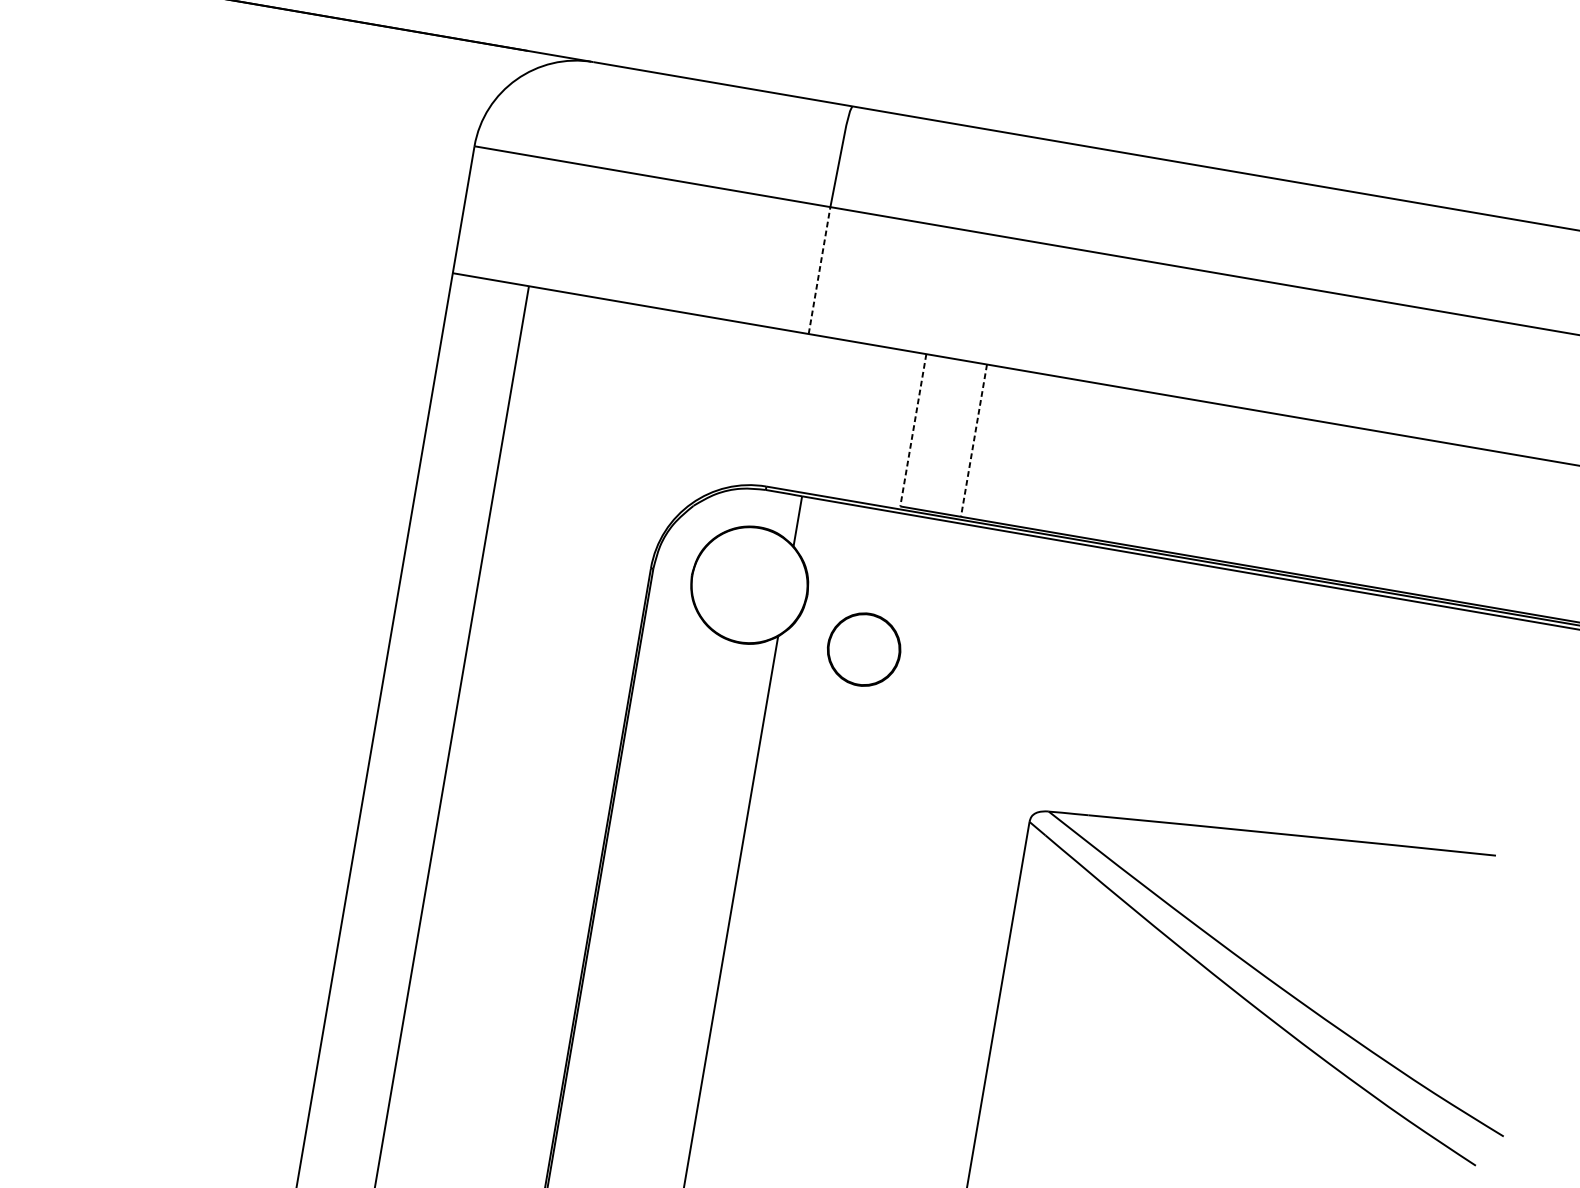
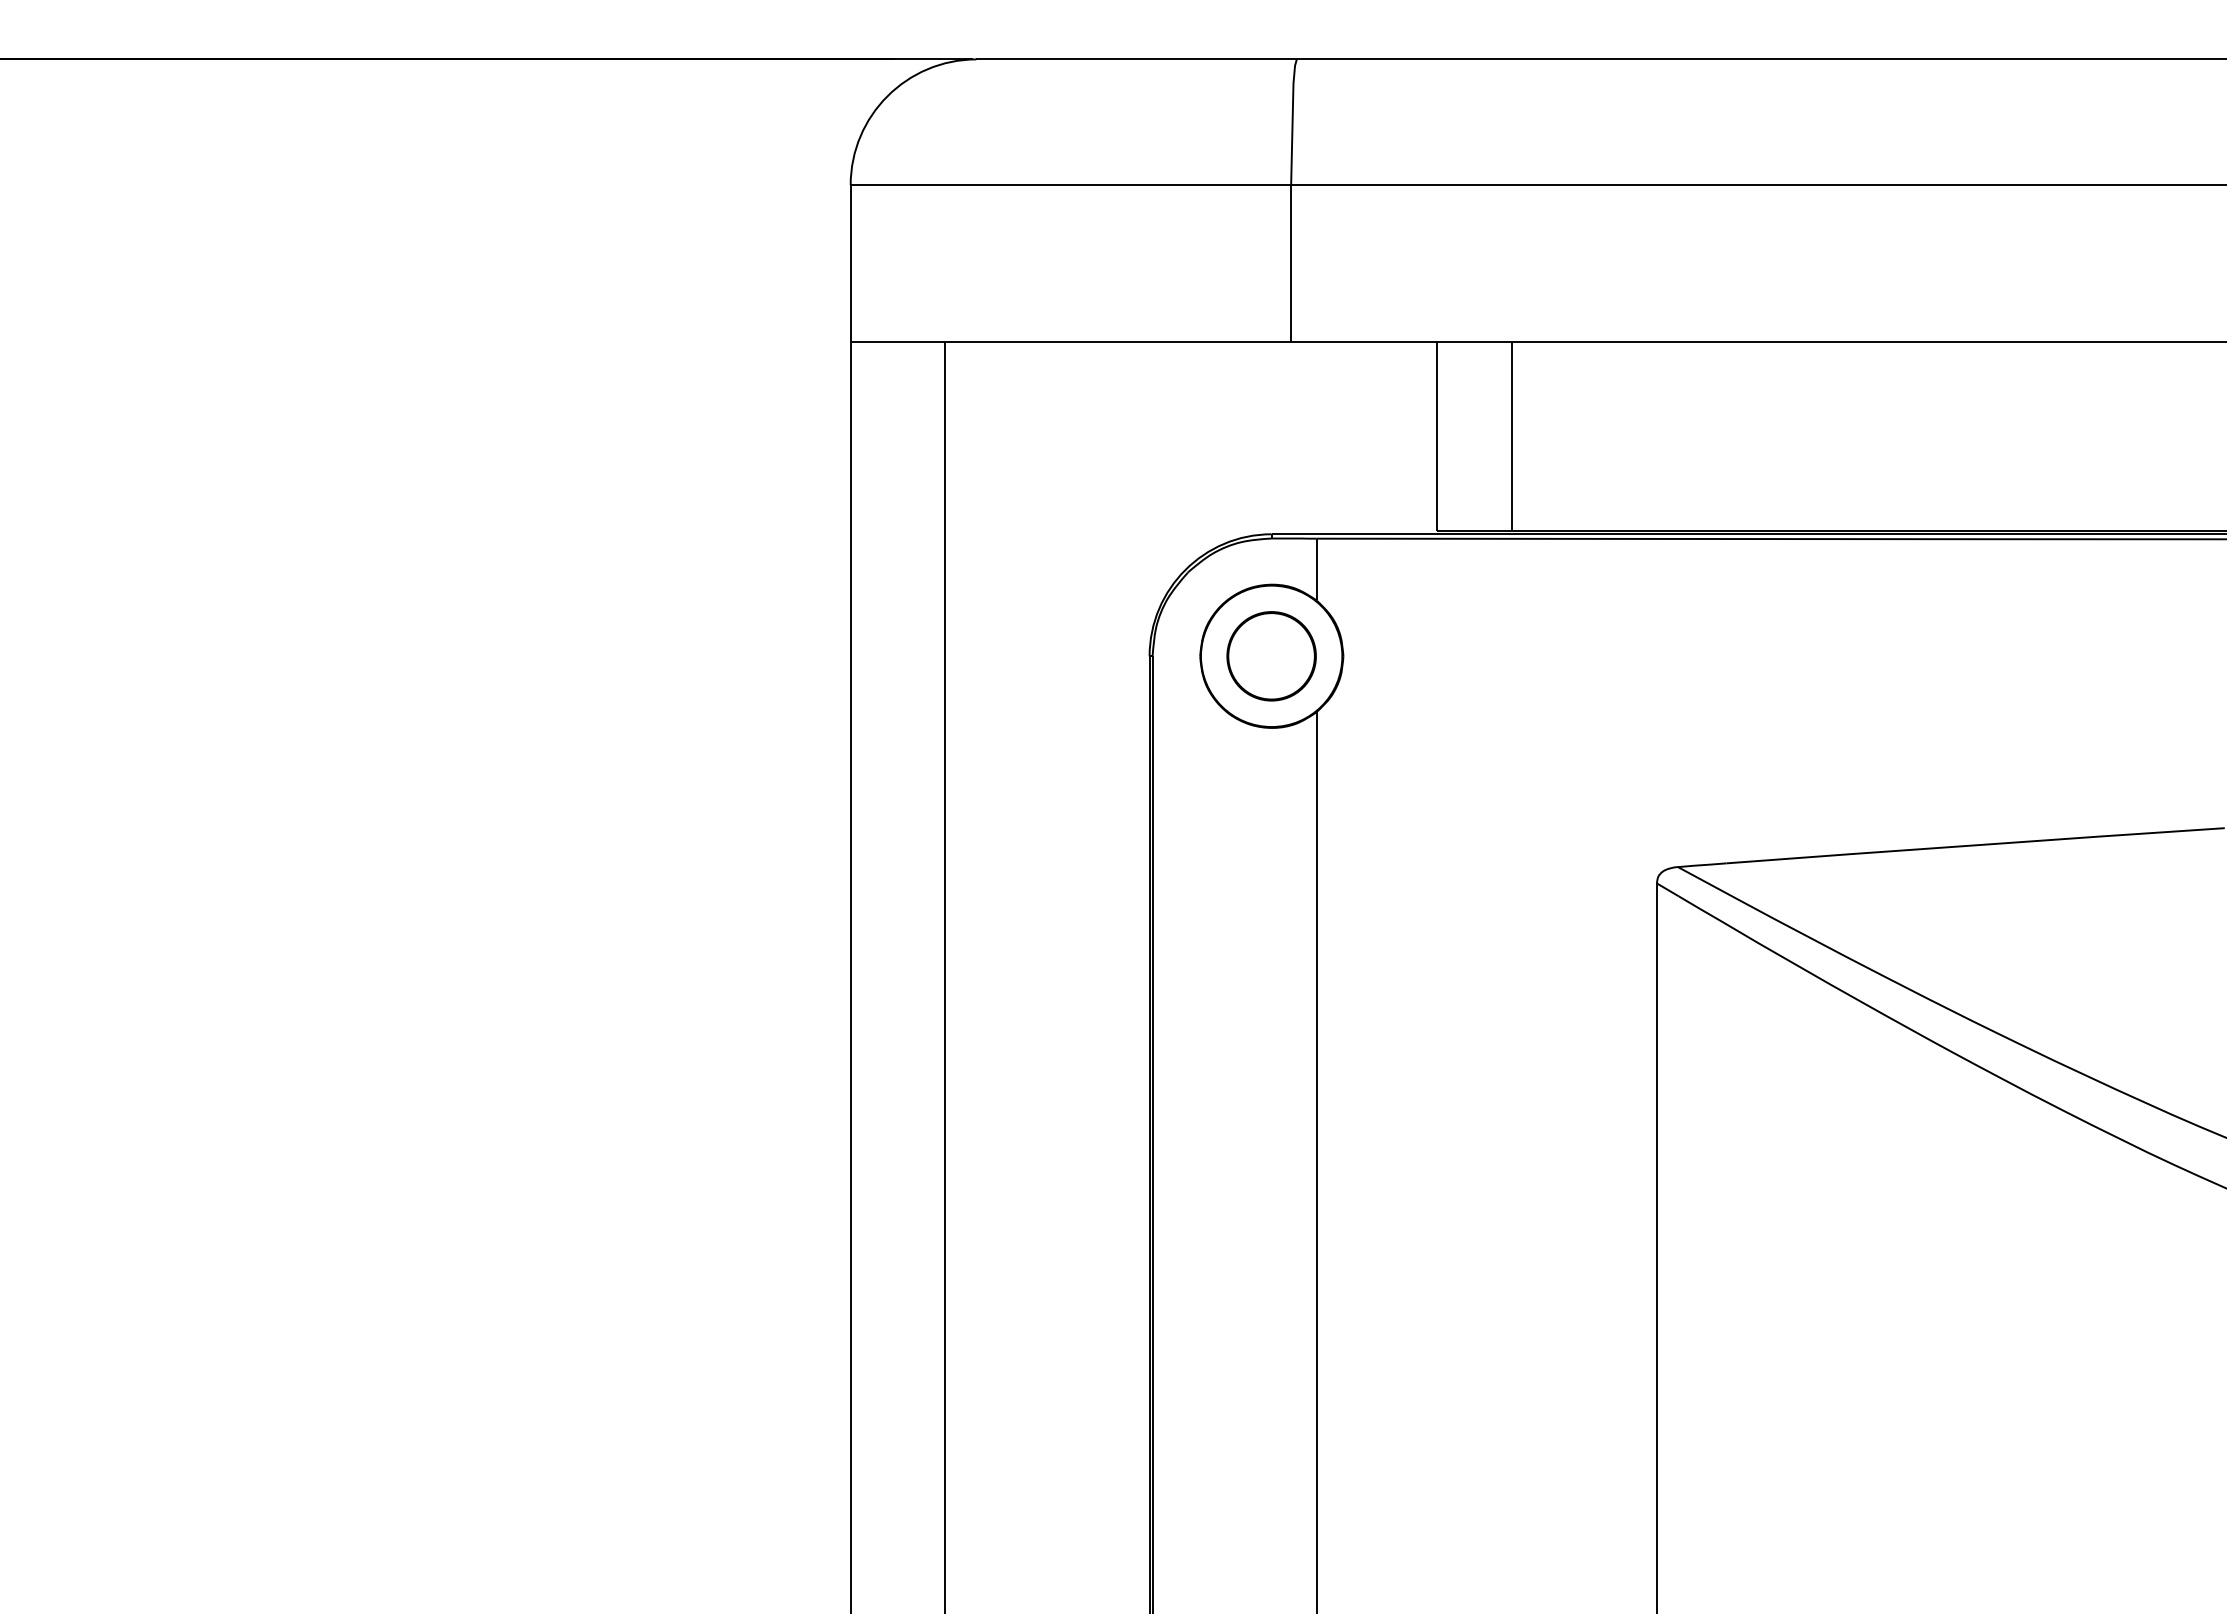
line: (819, 270) -> (1291, 263), dashed -> solid
line: (913, 430) -> (1436, 436), dashed -> solid
line: (973, 440) -> (1511, 436), dashed -> solid
part: (863, 649) -> (1271, 656), moved

